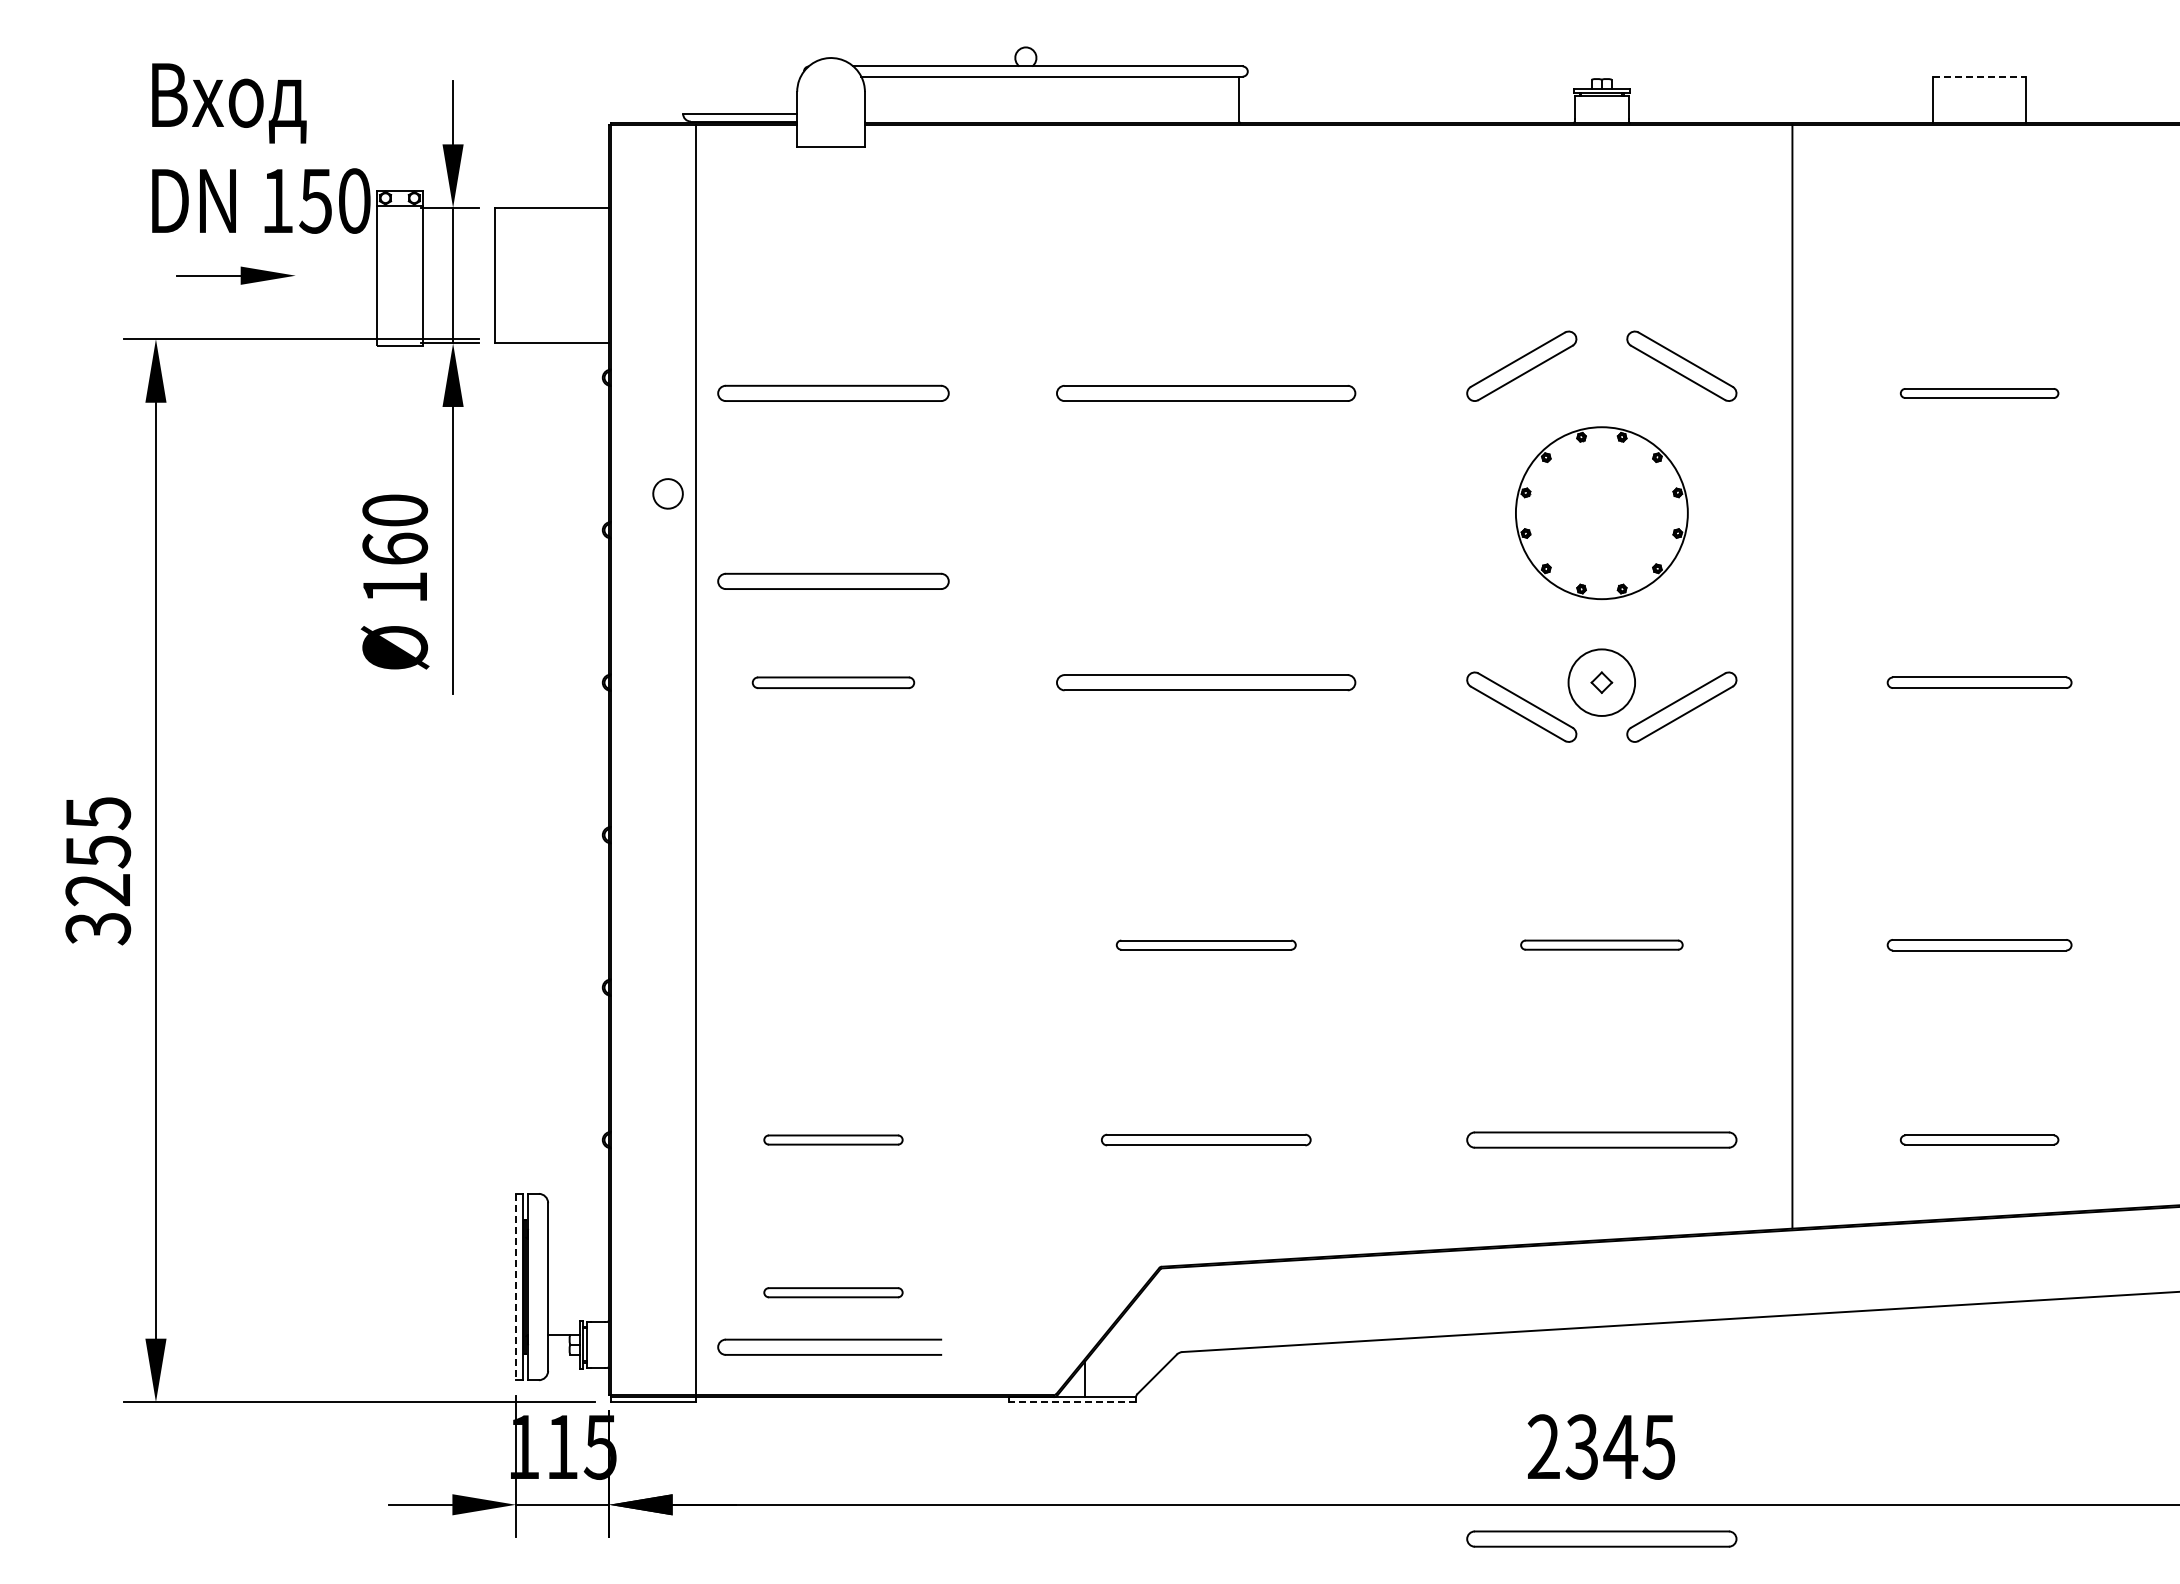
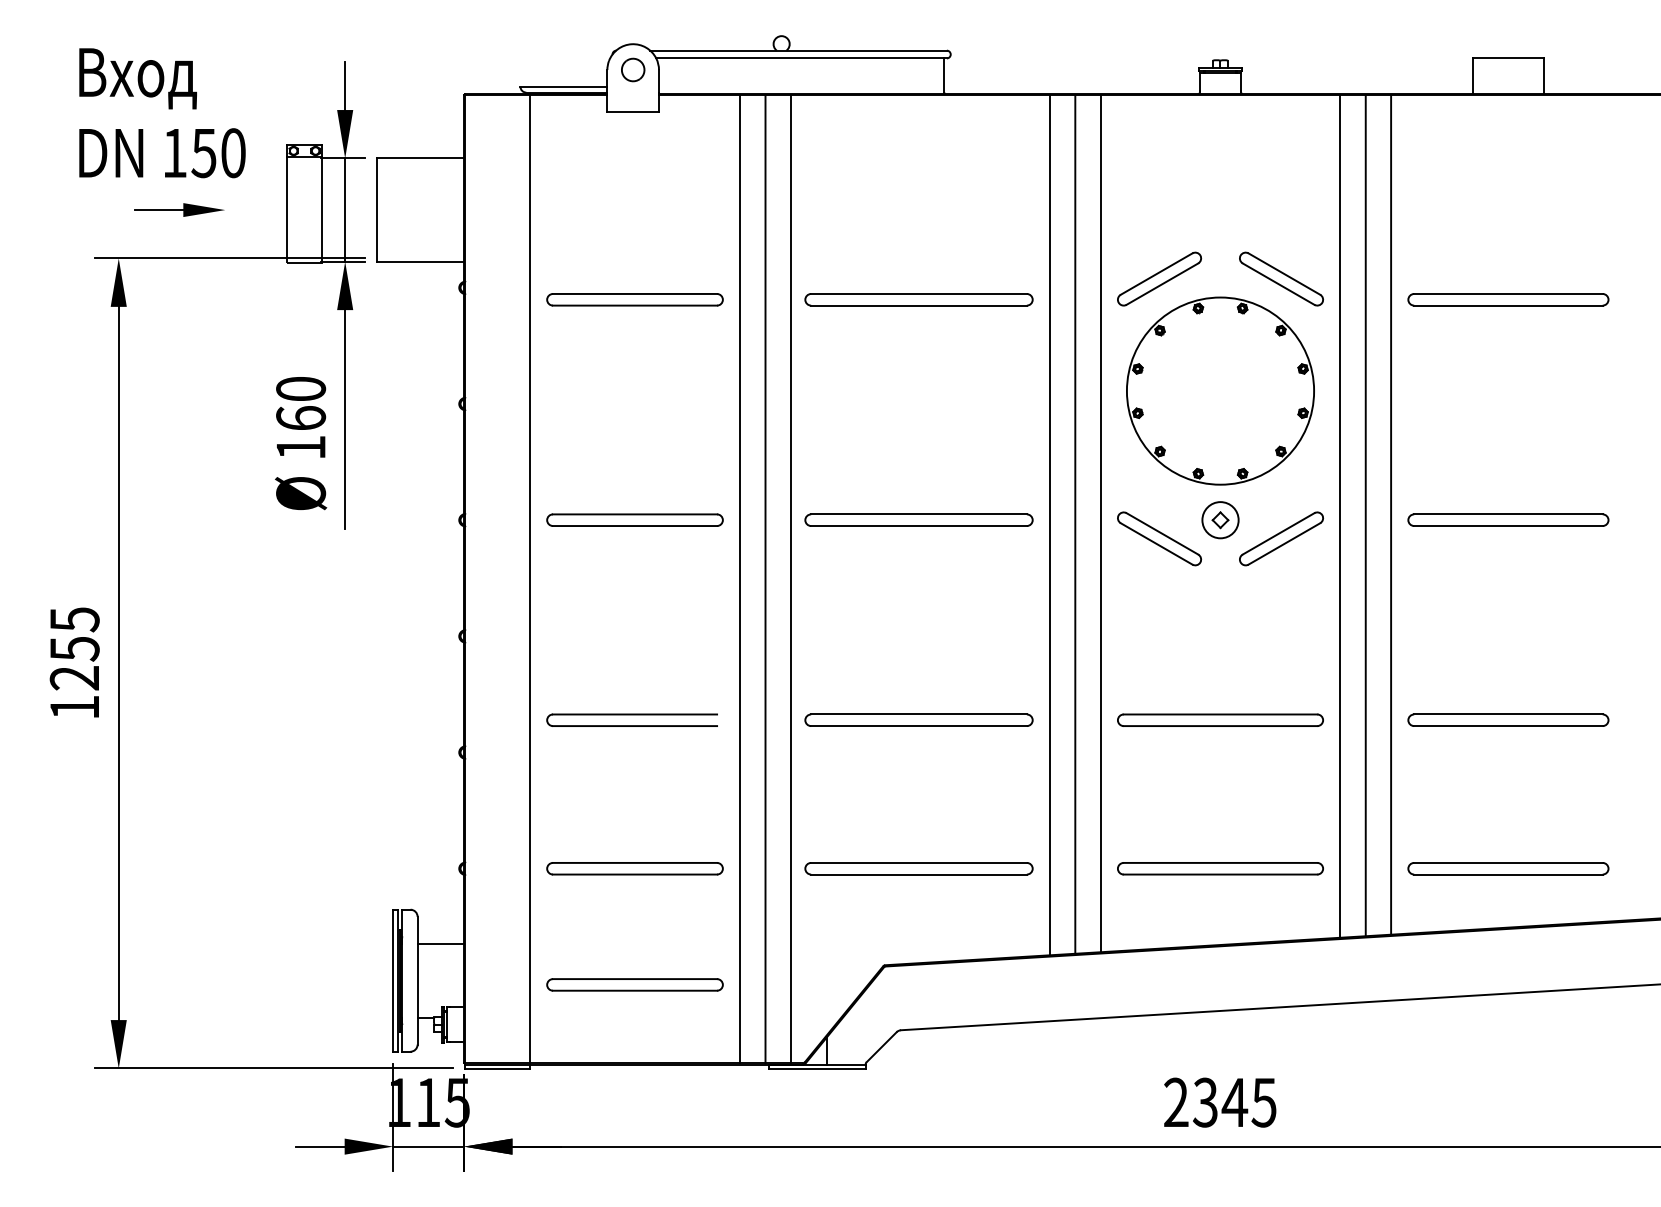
line: (1979, 76) -> (1508, 58), dashed -> solid
text: (261, 148) -> (162, 113), moved
part: (1979, 393) -> (1508, 299), size x1.67
part: (667, 493) -> (632, 69), moved
part: (1601, 512) -> (1220, 390), size x1.43
part: (833, 580) -> (635, 442), removed
line: (1825, 675) -> (1390, 514), added
line: (1759, 677) -> (1340, 516), added
part: (833, 682) -> (635, 520), size x1.43
circle: (1601, 682) -> (1220, 520), size x0.71
part: (1979, 682) -> (1508, 520), size x1.43
line: (1444, 686) -> (1100, 523), added
line: (1411, 687) -> (1075, 523), added
line: (1377, 688) -> (1049, 524), added
line: (971, 759) -> (740, 578), added
line: (1004, 759) -> (765, 578), added
line: (1037, 759) -> (790, 578), added
text: (98, 929) -> (74, 708), 3255 -> 1255
part: (1206, 944) -> (919, 719), size x1.67
part: (1601, 944) -> (1220, 719), size x1.67
part: (1979, 944) -> (1508, 719), size x1.43
part: (833, 1139) -> (635, 868), size x1.67
part: (1206, 1139) -> (919, 868), size x1.43
part: (1979, 1139) -> (1508, 868), size x1.67
line: (578, 1238) -> (440, 943), added
line: (515, 1287) -> (392, 981), dashed -> solid
part: (833, 1292) -> (635, 984), size x1.67
part: (829, 1346) -> (631, 719), moved
line: (1072, 1402) -> (817, 1068), dashed -> solid
part: (1601, 1538) -> (1220, 1172), removed

